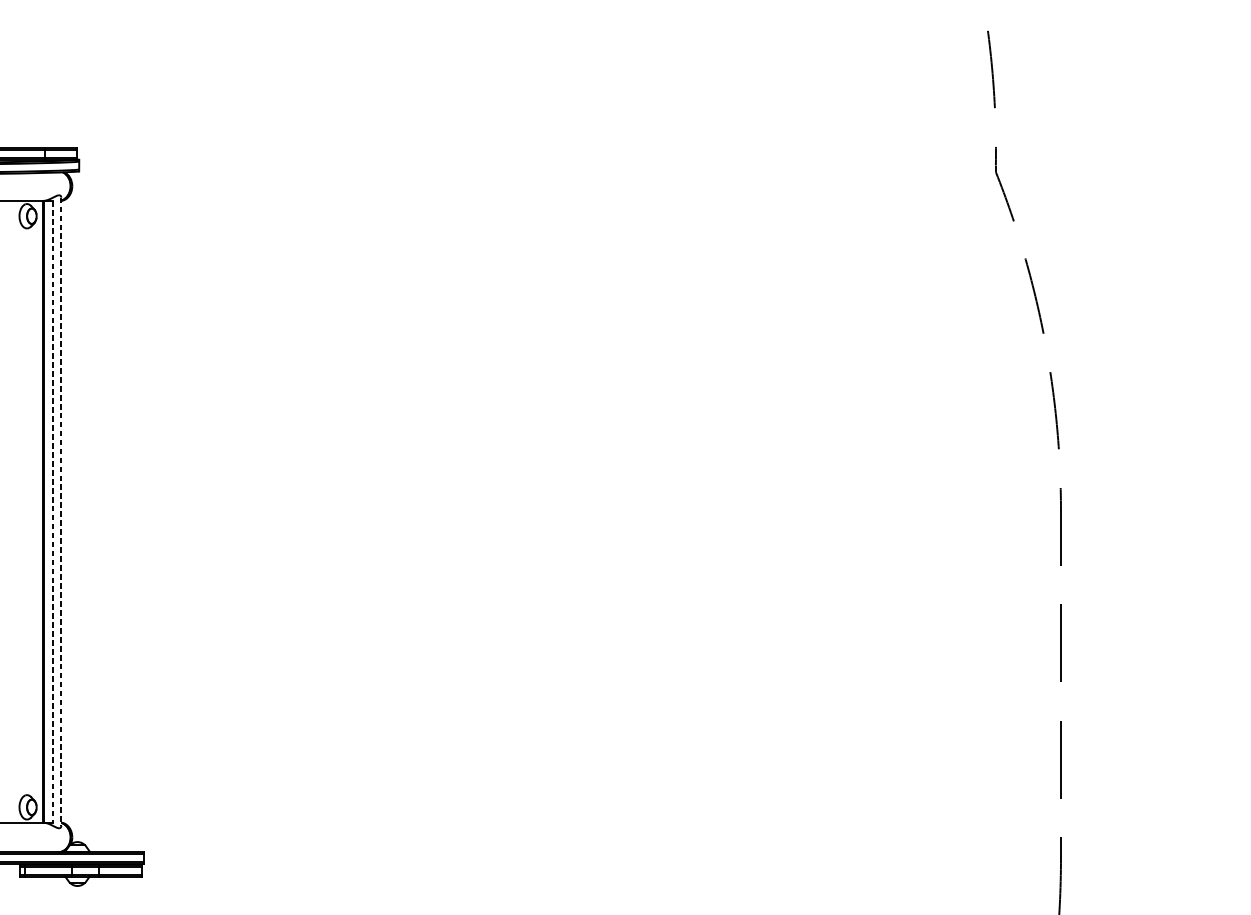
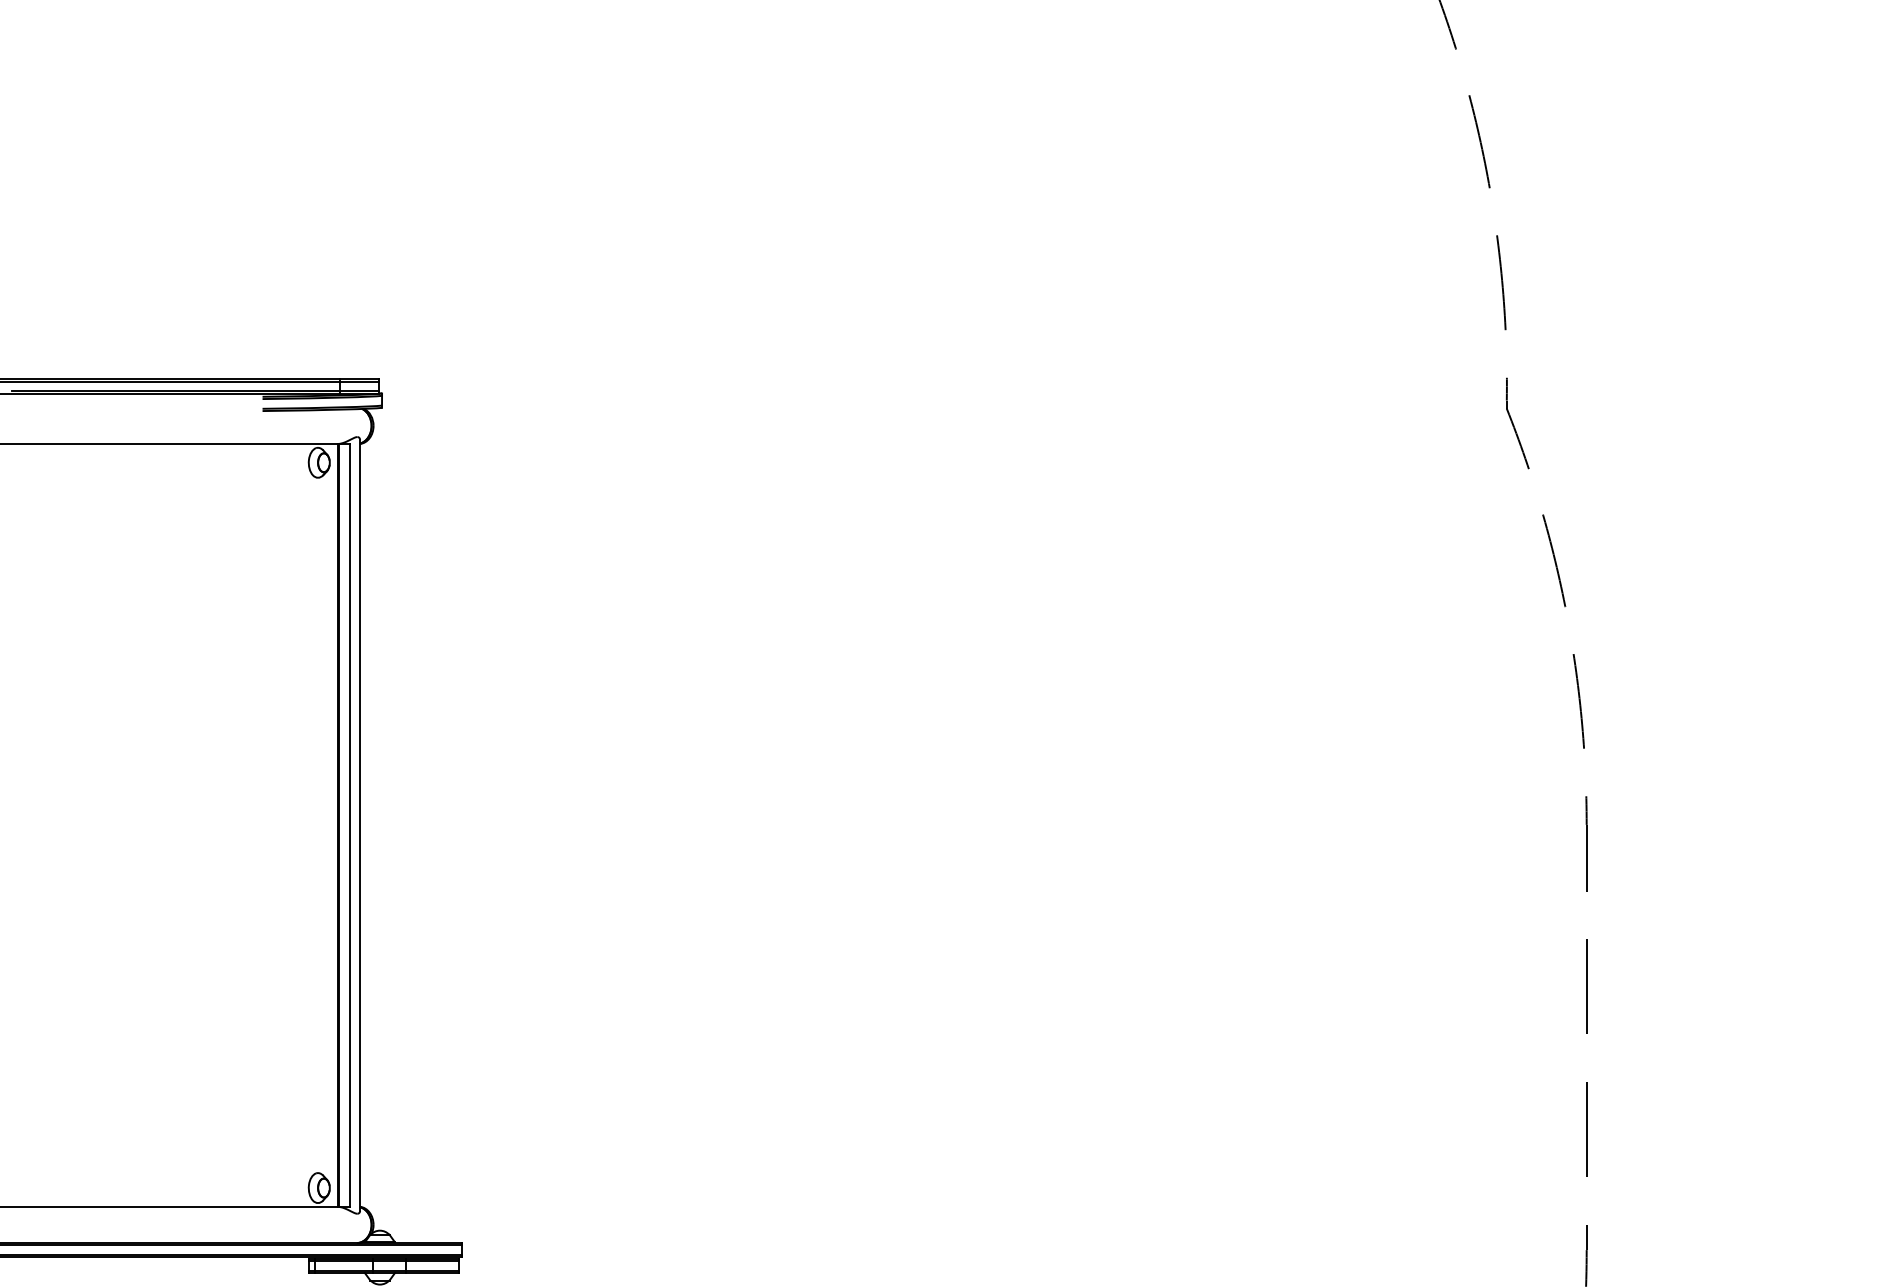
line: (53, 511) -> (350, 825), dashed -> solid
line: (61, 511) -> (360, 825), dashed -> solid

